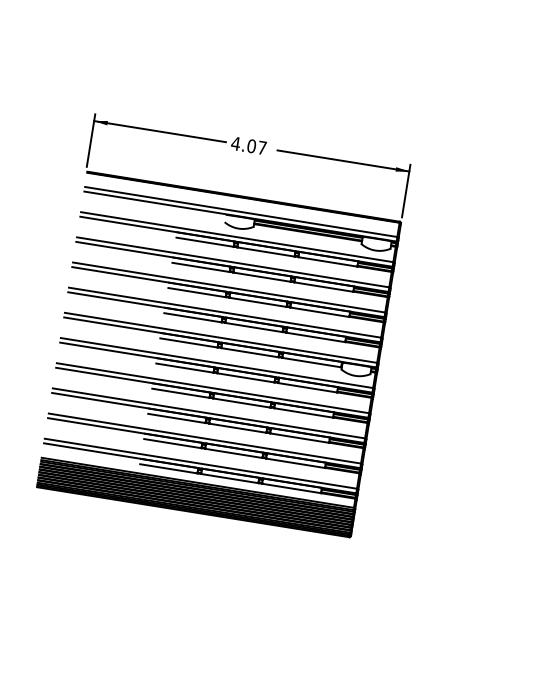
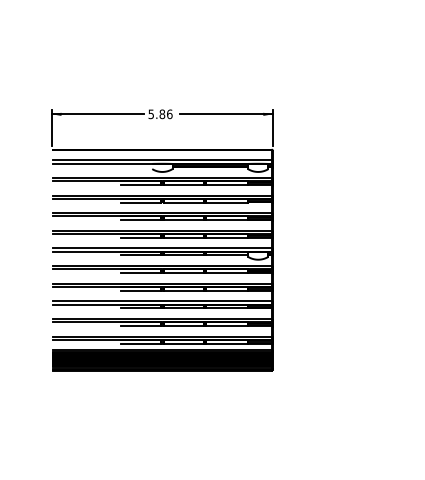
text: (248, 146) -> (160, 114), 4.07 -> 5.86

